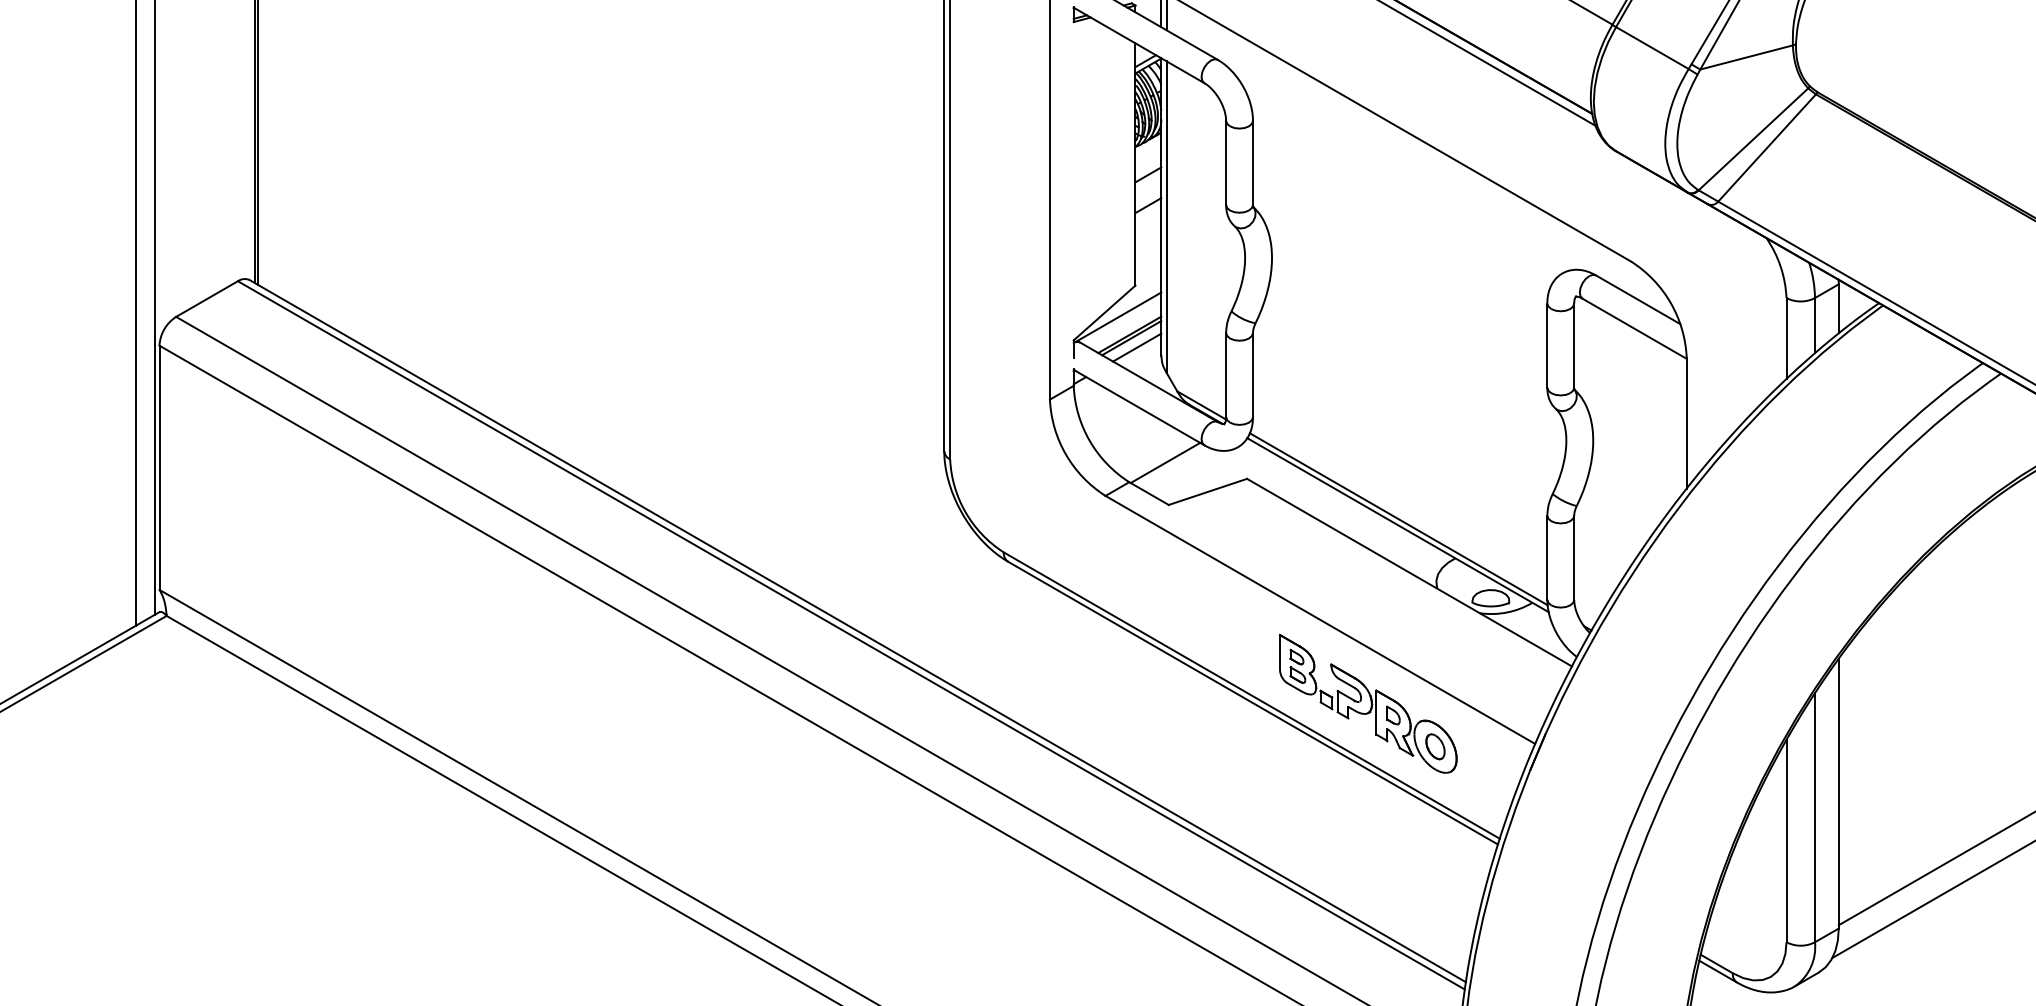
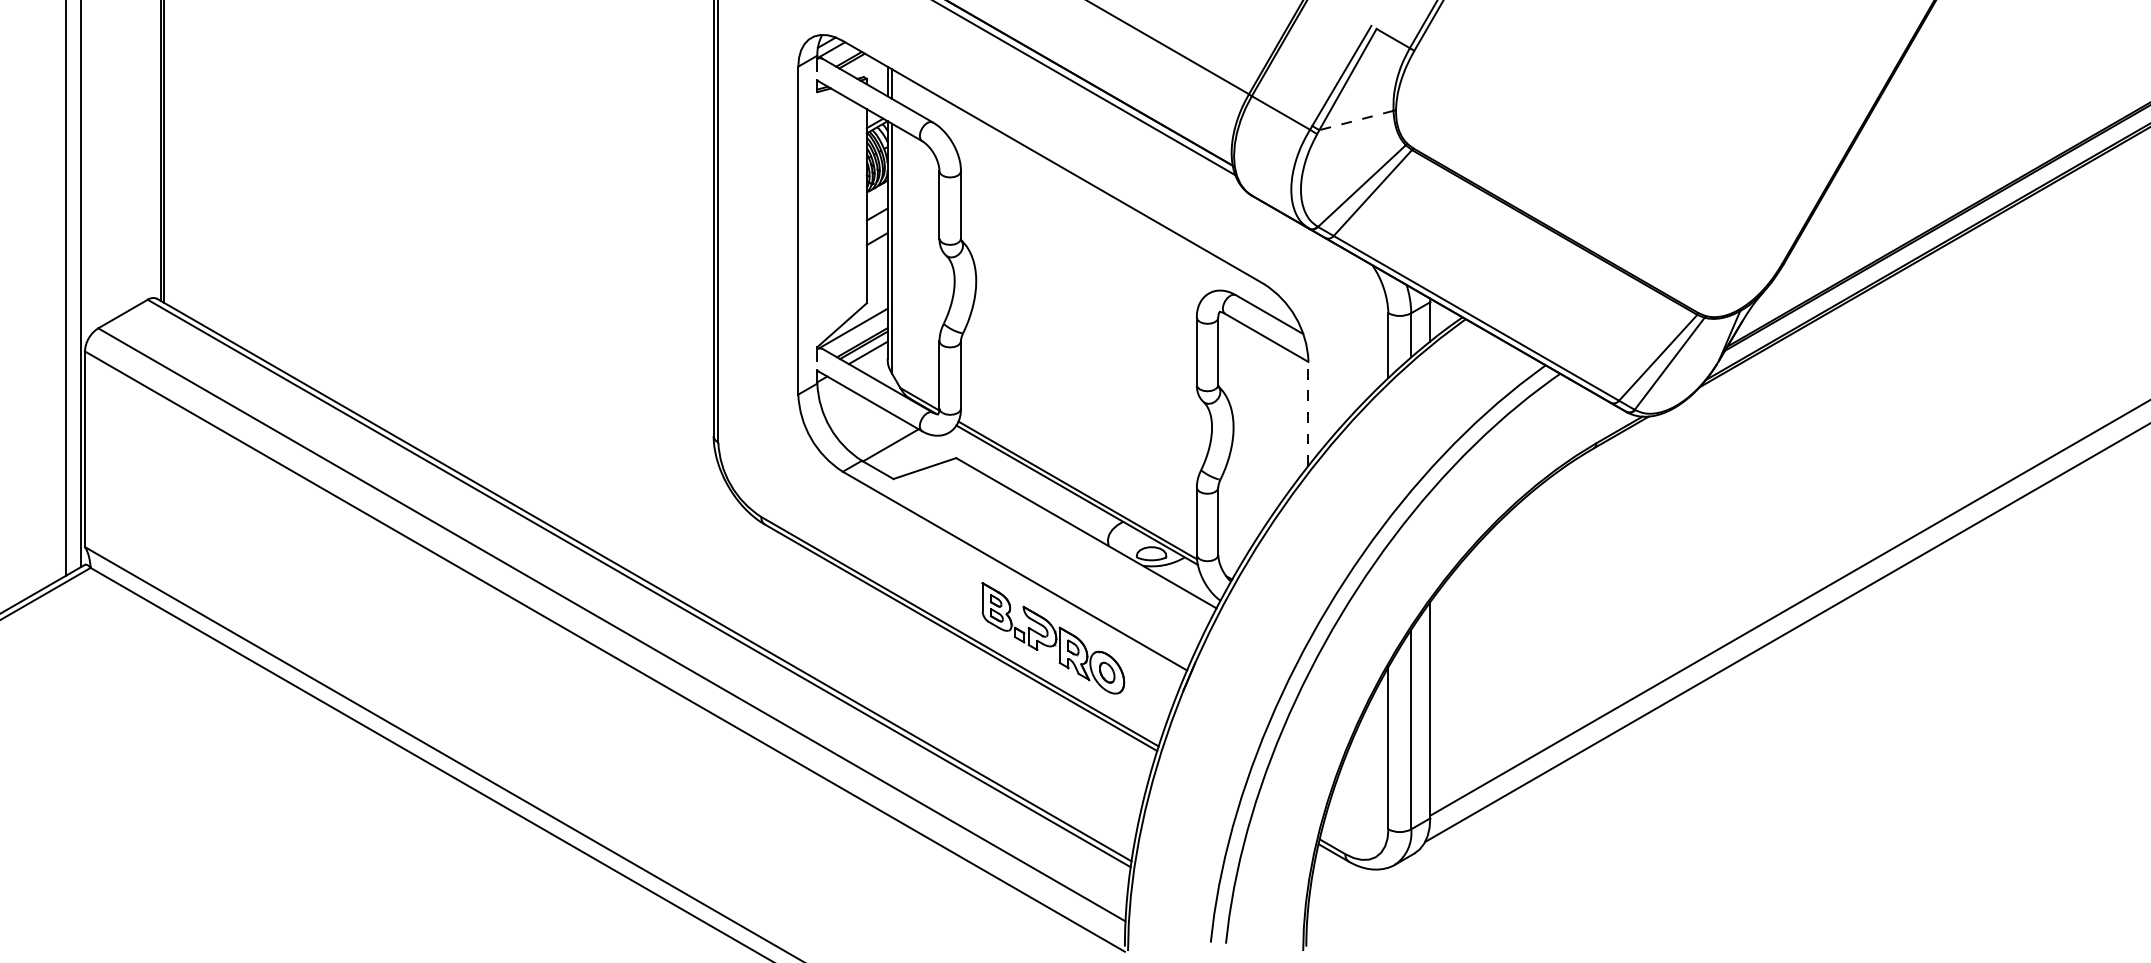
line: (1745, 57) -> (1355, 120), solid -> dashed
line: (1686, 423) -> (1308, 413), solid -> dashed

